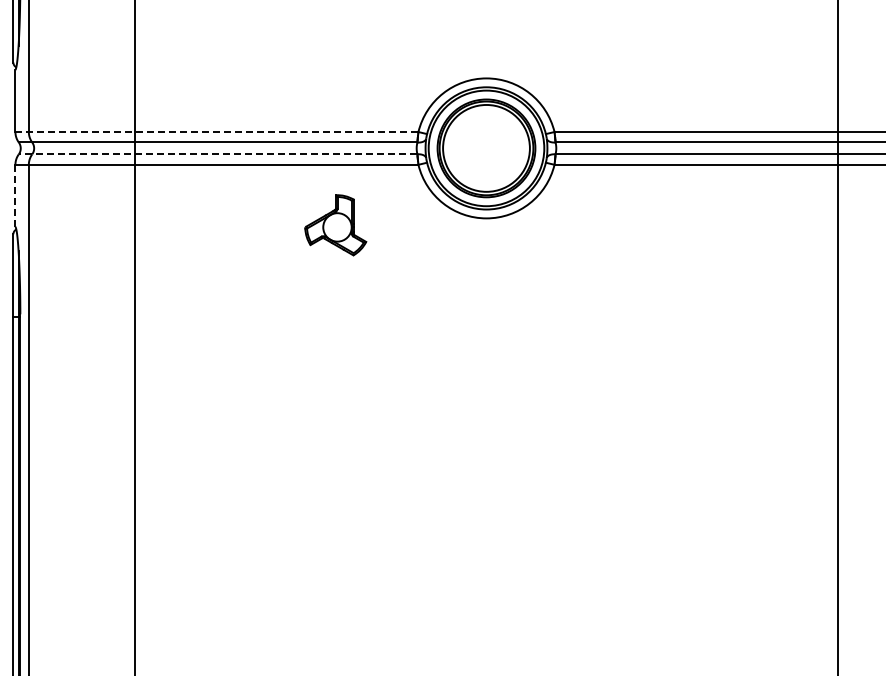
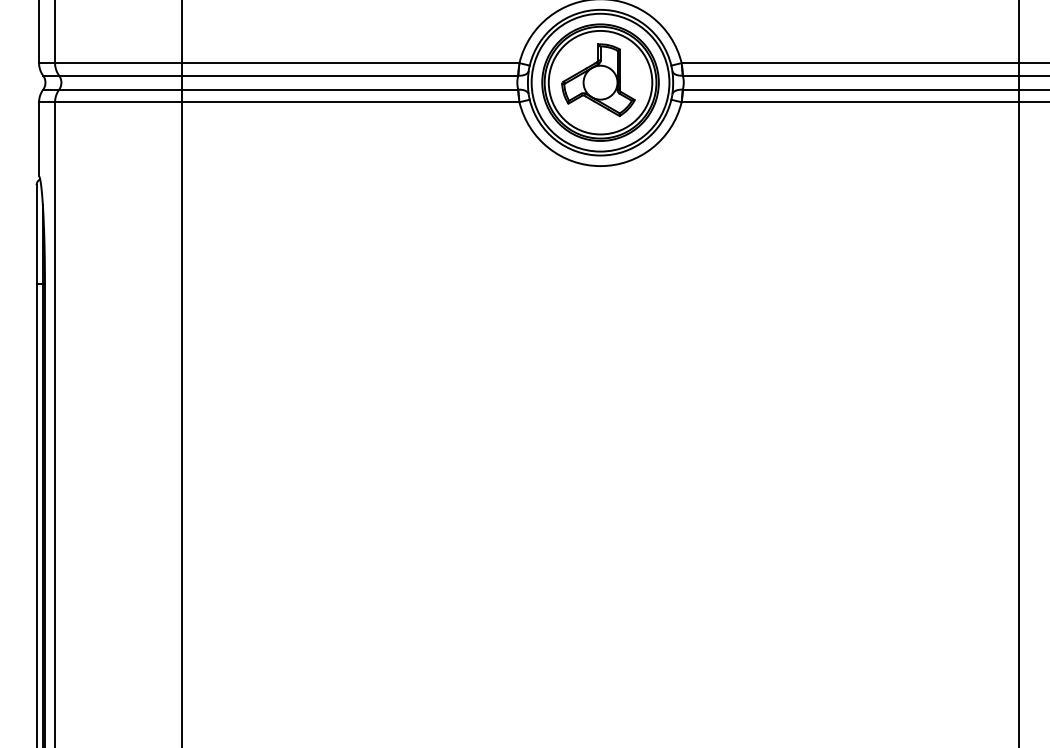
line: (216, 132) -> (278, 63), dashed -> solid
line: (217, 154) -> (279, 89), dashed -> solid
line: (15, 196) -> (39, 140), dashed -> solid
part: (335, 225) -> (598, 80), moved

